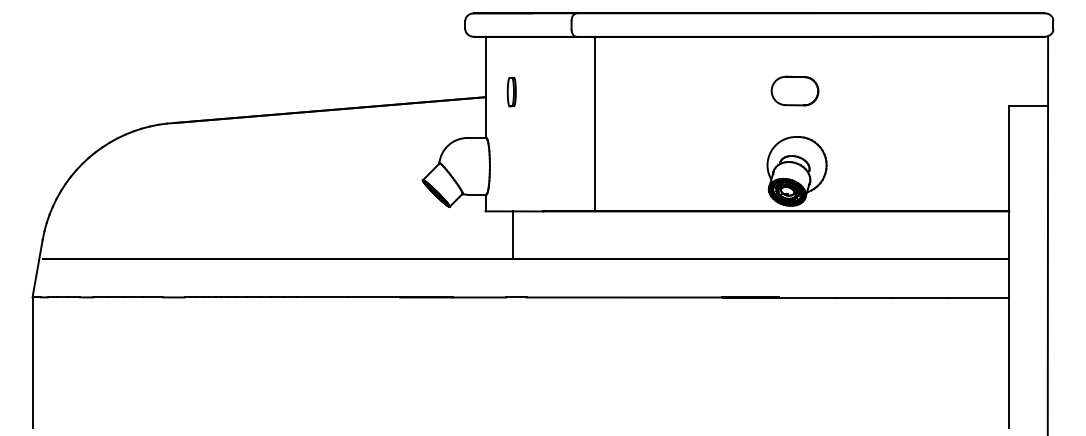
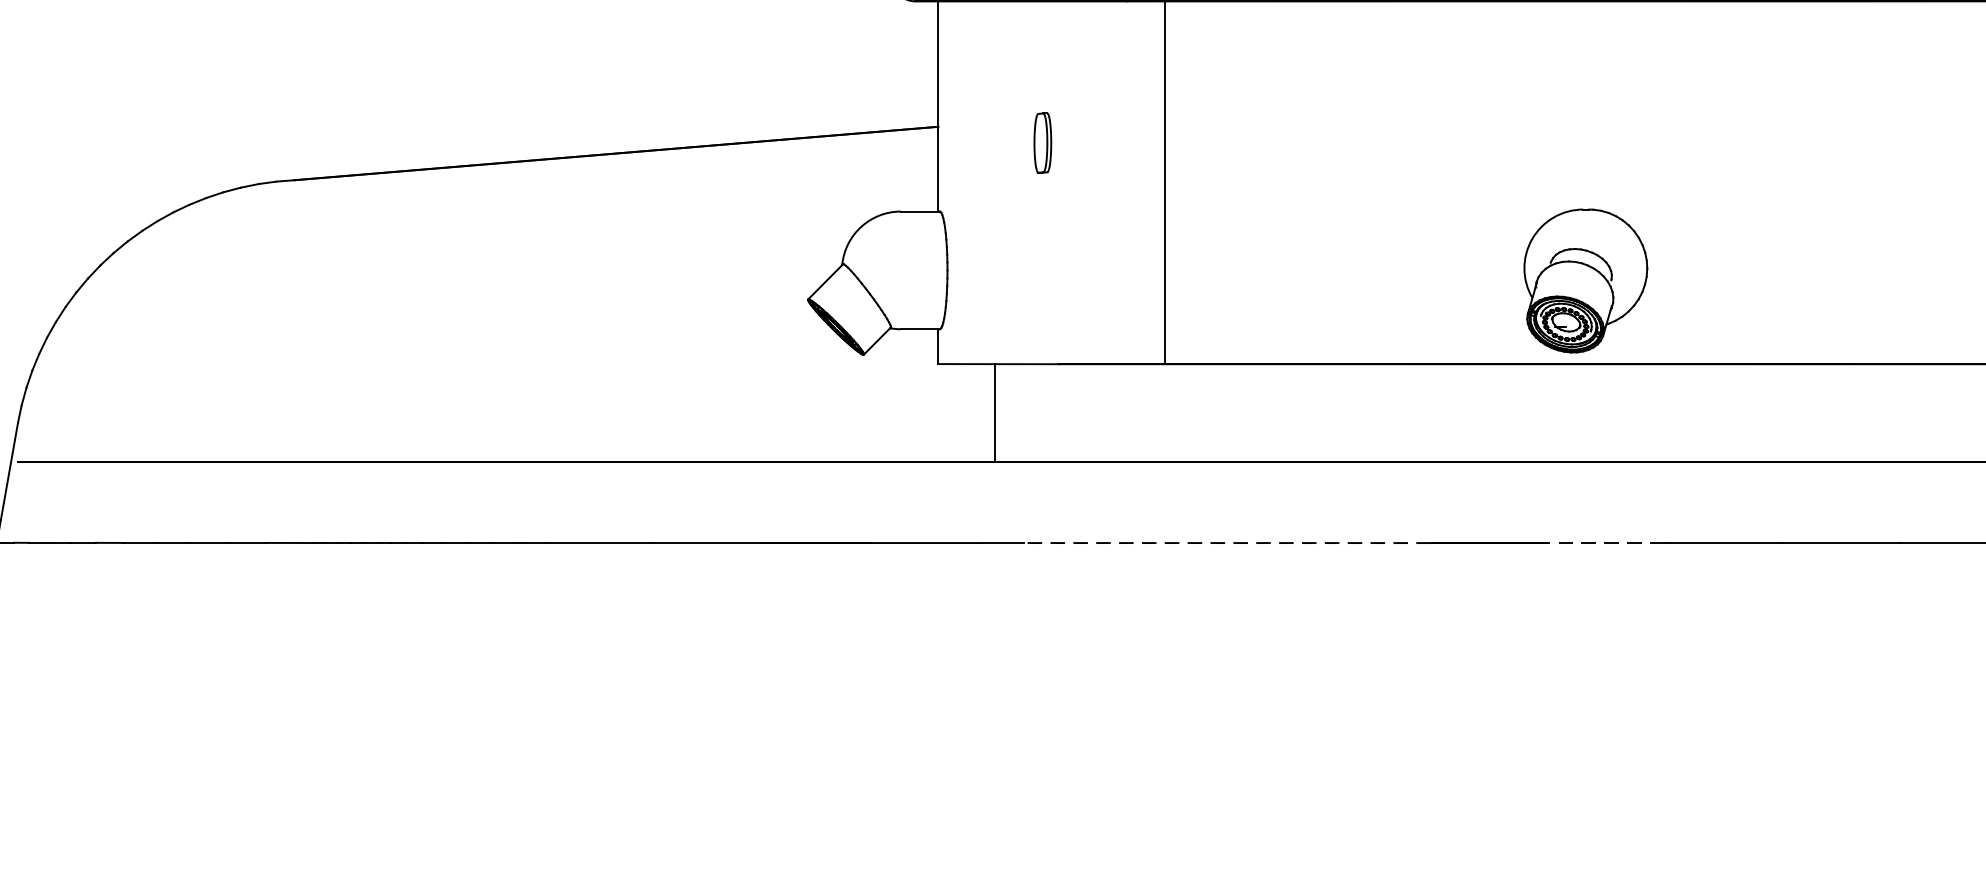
part: (794, 90) -> (1580, 112), removed
part: (511, 91) -> (1042, 141), moved
line: (624, 297) -> (1227, 543), solid -> dashed
line: (806, 297) -> (1605, 543), solid -> dashed

